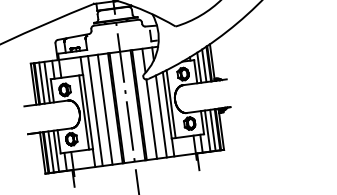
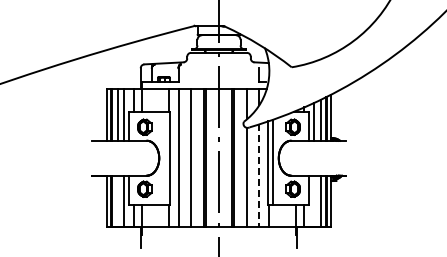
line: (83, 111) -> (164, 157), removed
line: (161, 117) -> (259, 176), solid -> dashed
line: (207, 131) -> (313, 201), removed
line: (51, 152) -> (117, 201), removed

